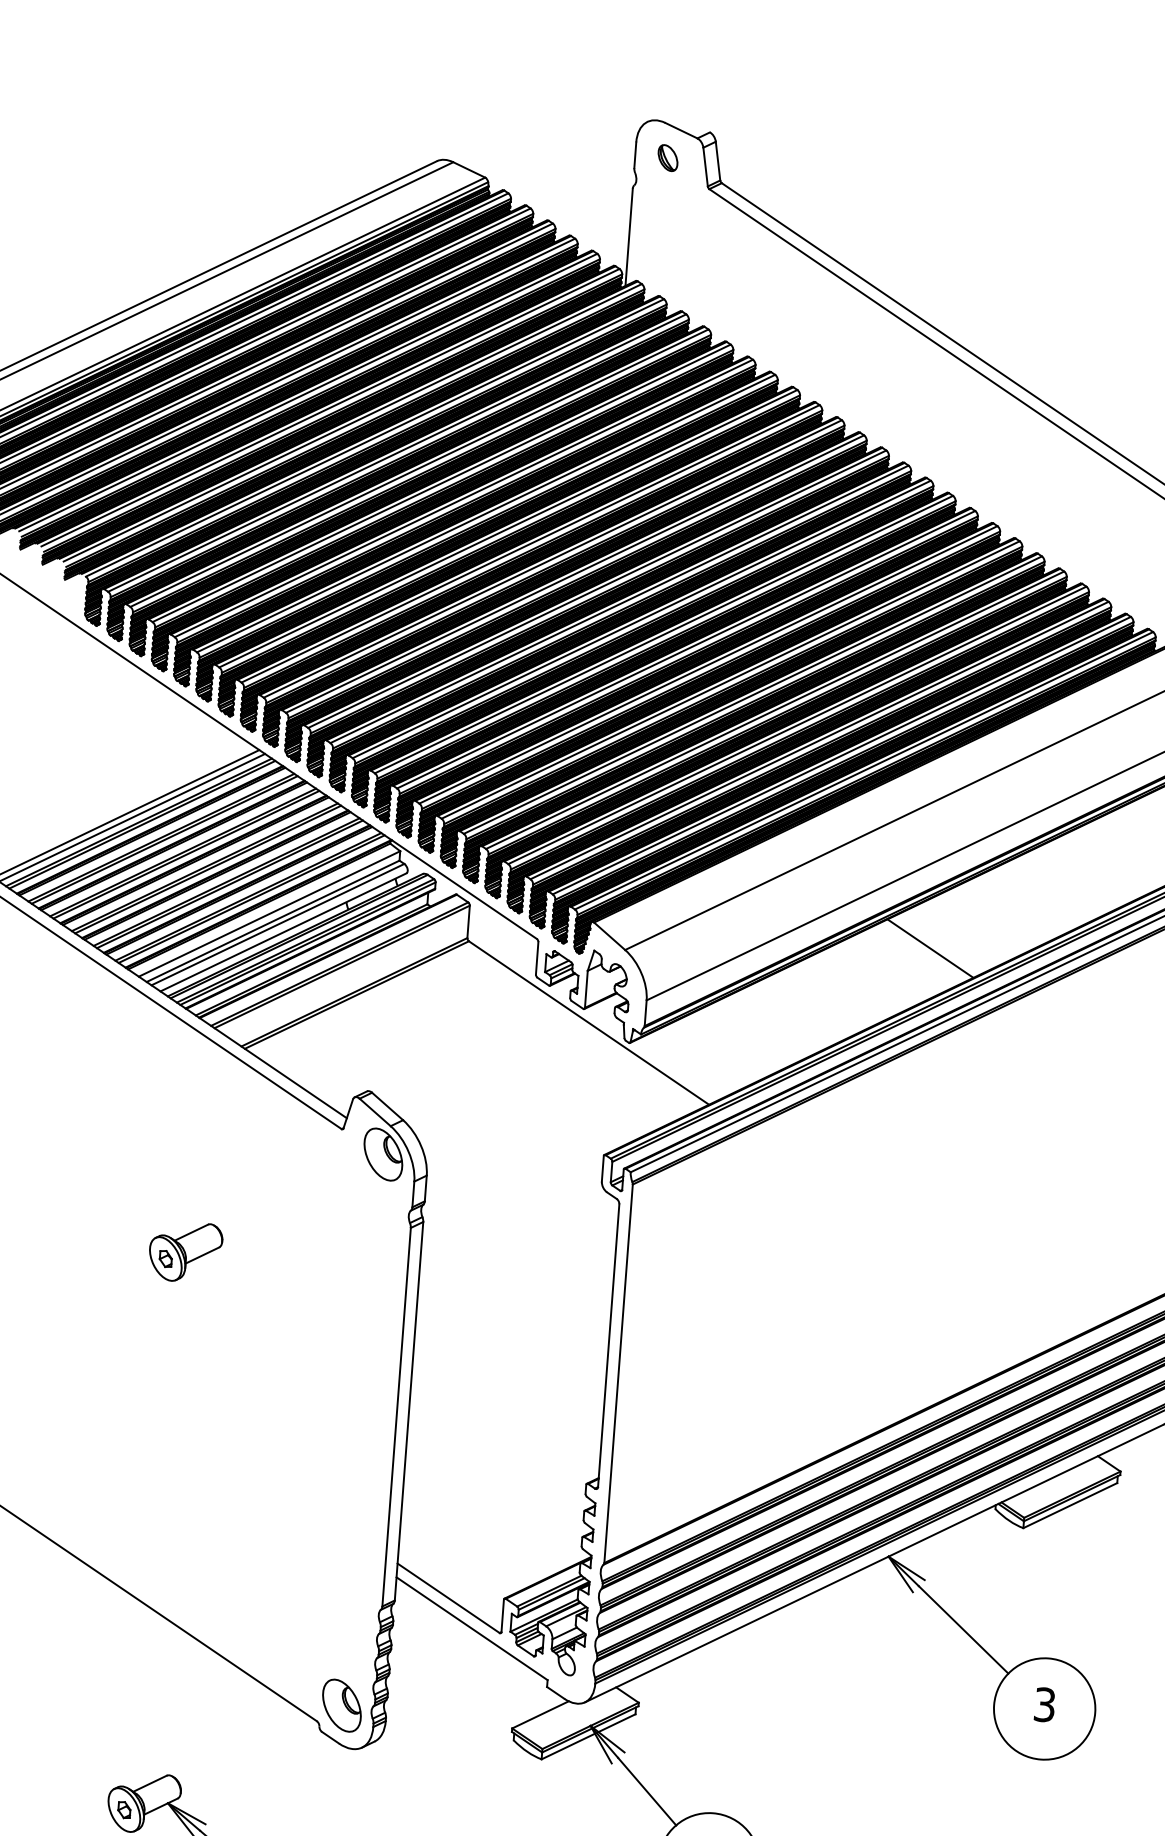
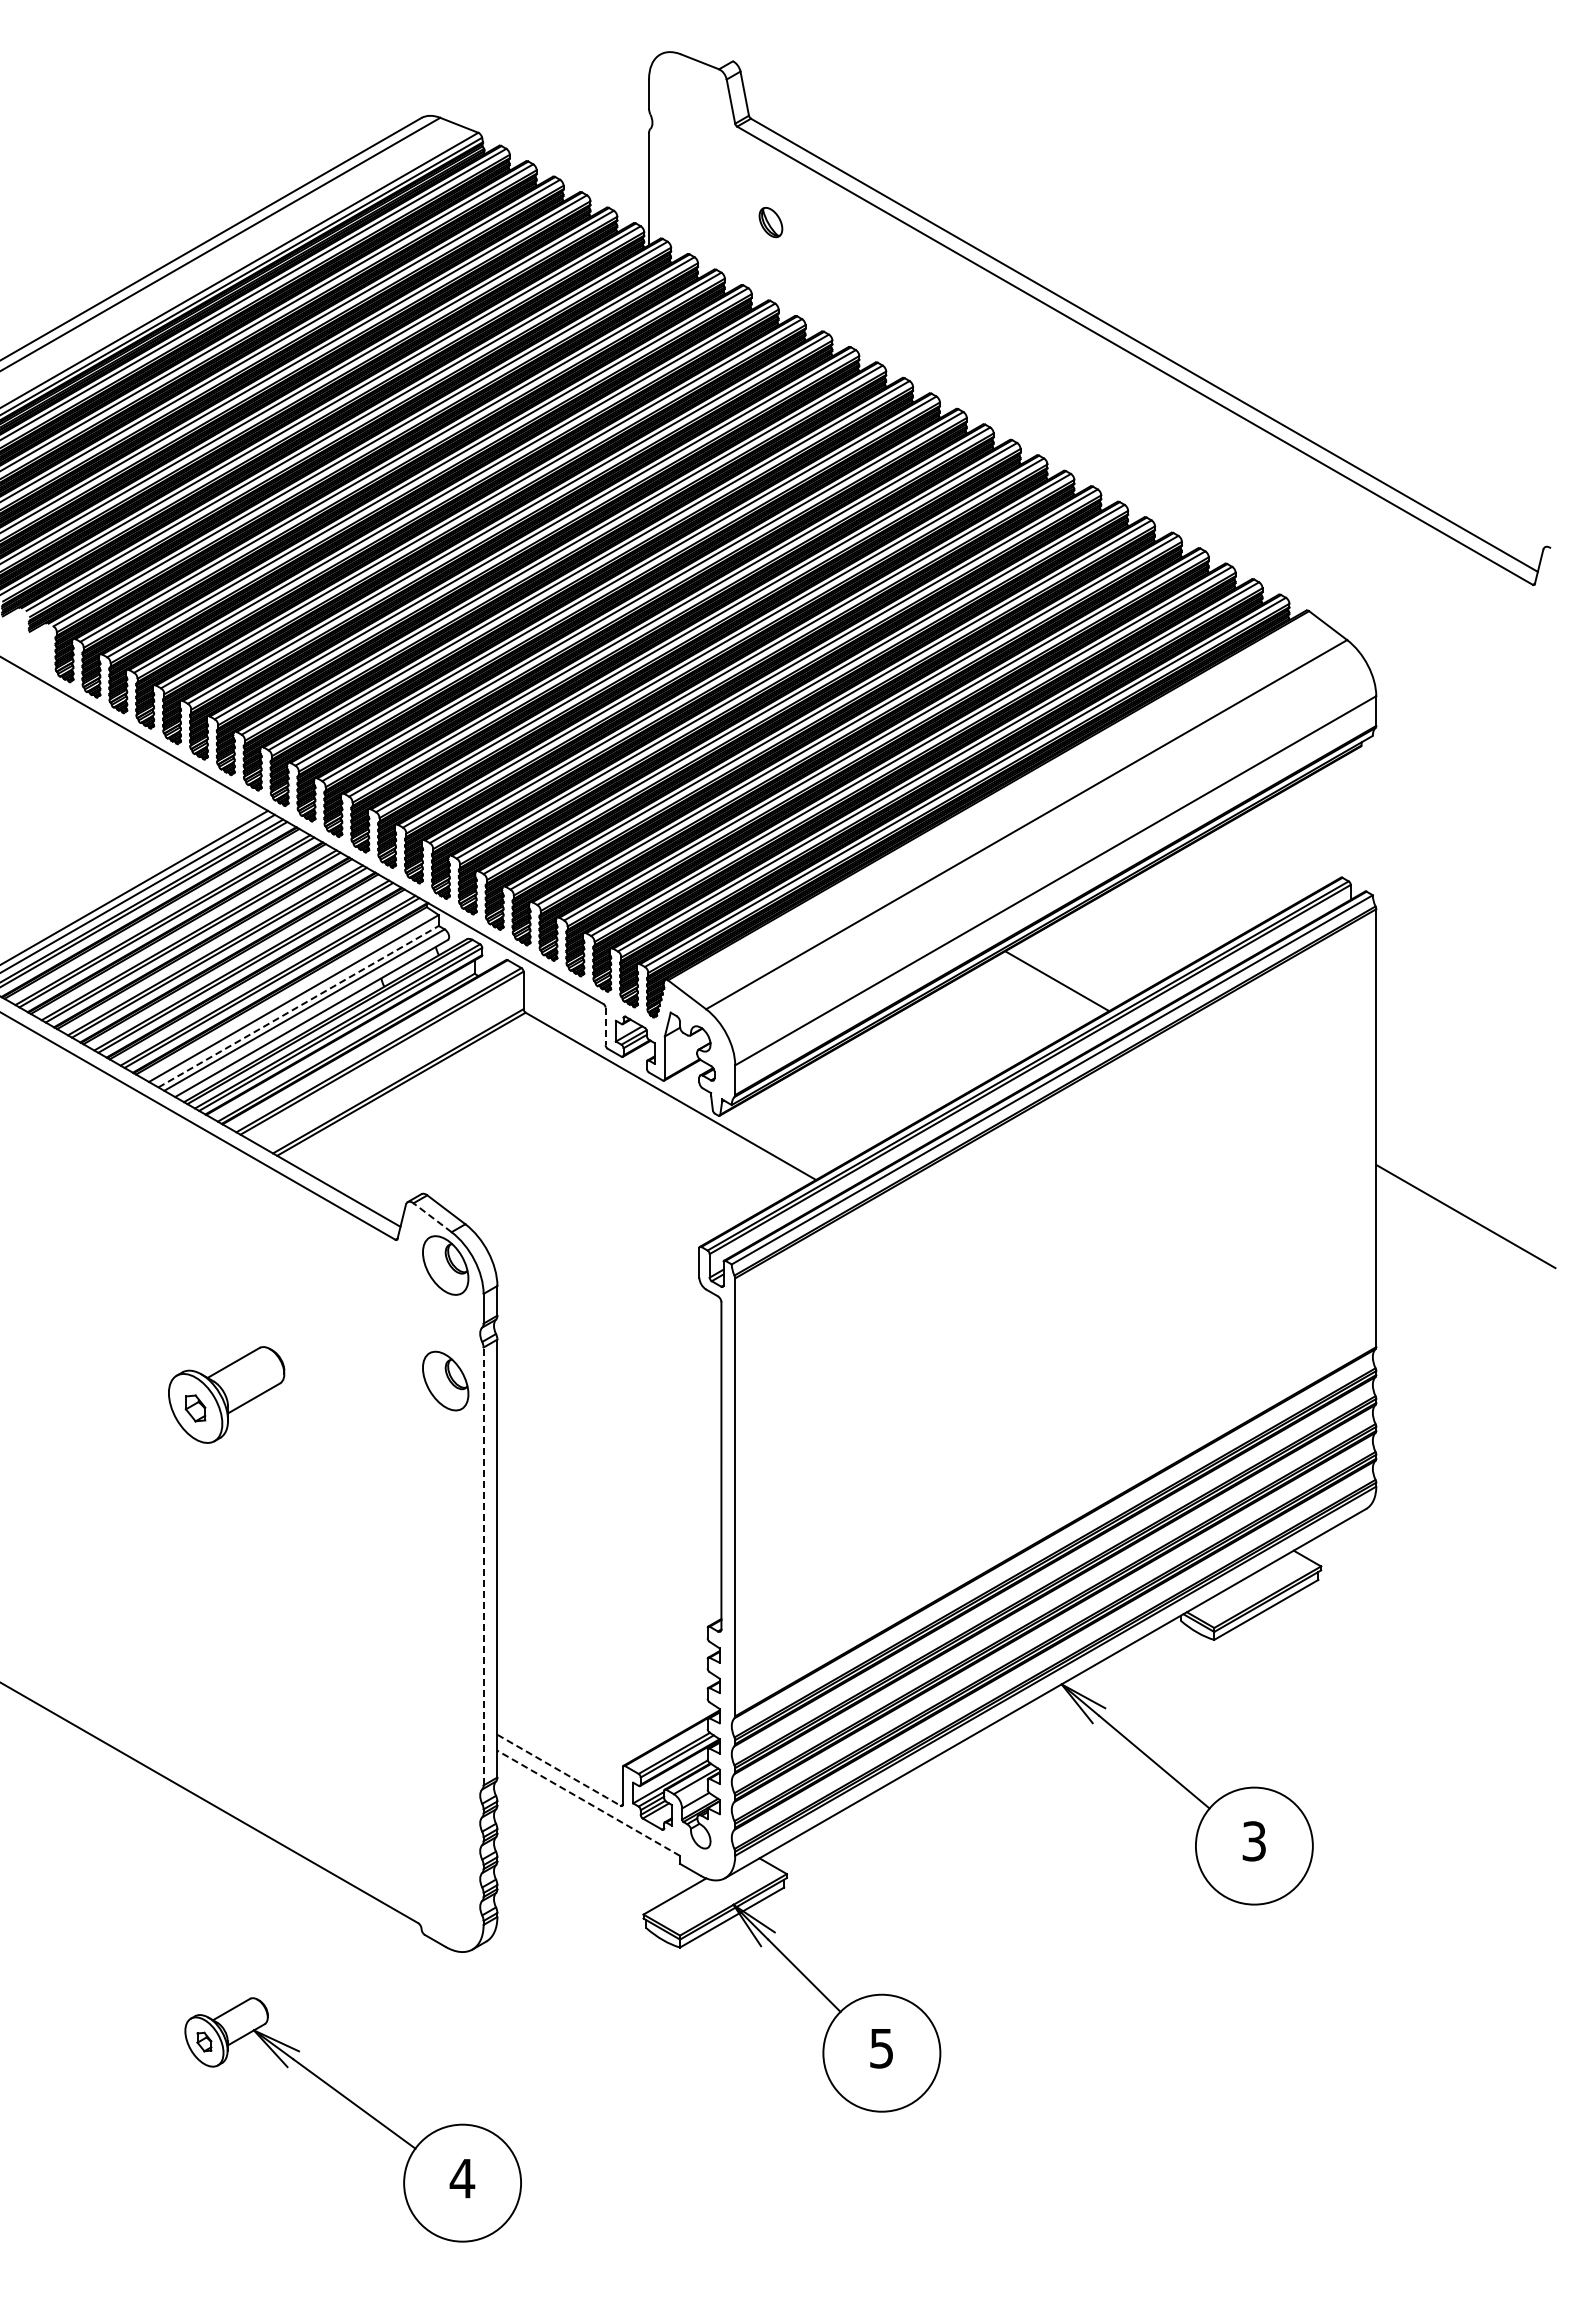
part: (667, 158) -> (770, 222), moved
line: (273, 921) -> (298, 1006), solid -> dashed
line: (537, 958) -> (605, 1026), solid -> dashed
line: (375, 1112) -> (432, 1217), solid -> dashed
part: (185, 1251) -> (226, 1394), size x1.4
line: (396, 1417) -> (483, 1566), solid -> dashed
line: (448, 1598) -> (559, 1770), solid -> dashed
line: (471, 1628) -> (588, 1803), solid -> dashed
part: (341, 1705) -> (445, 1380), moved

